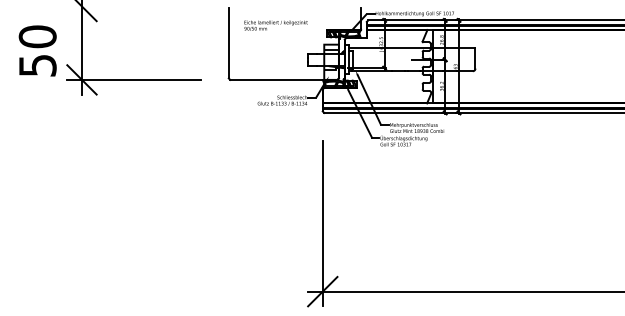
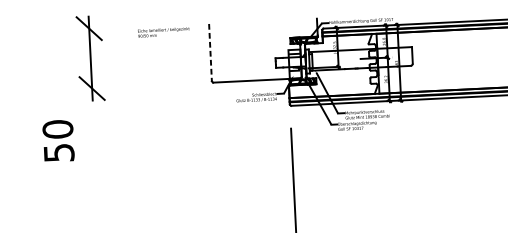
text: (275, 25) -> (163, 32), moved
line: (228, 43) -> (210, 53), solid -> dashed
text: (37, 50) -> (58, 140), moved
line: (133, 79) -> (134, 86), removed

